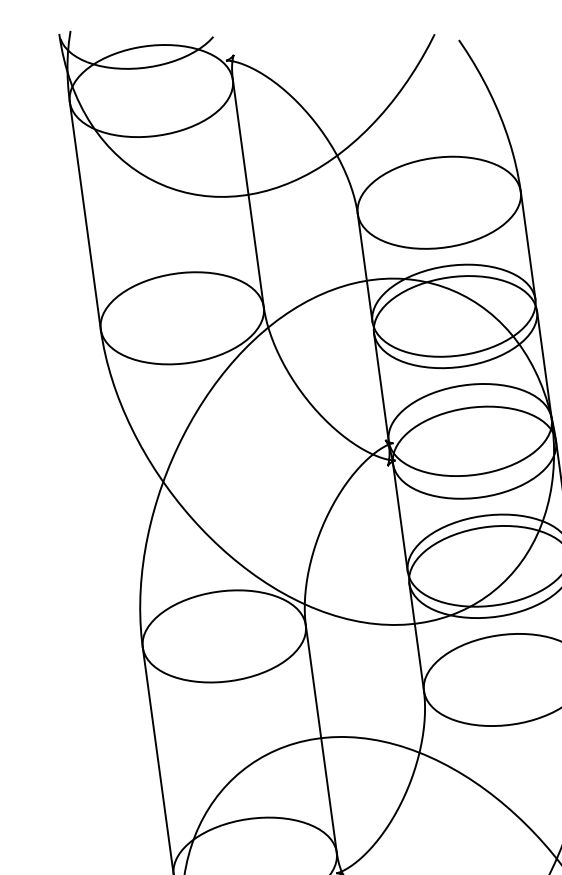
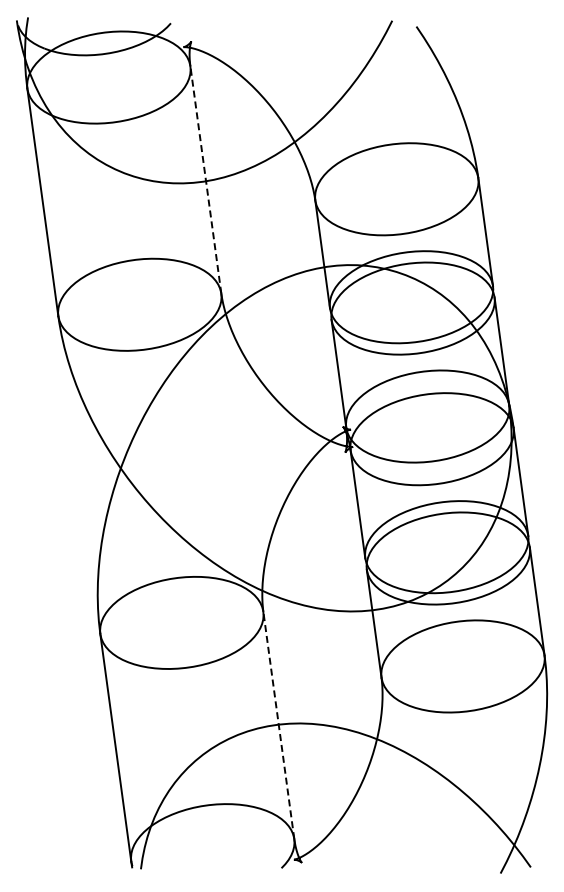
line: (247, 194) -> (205, 180), solid -> dashed
line: (320, 739) -> (278, 725), solid -> dashed

